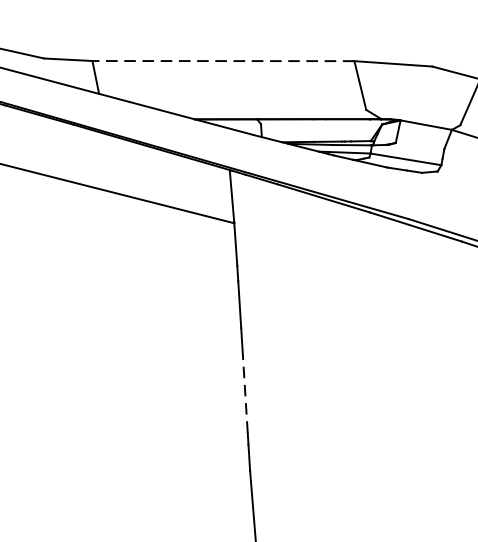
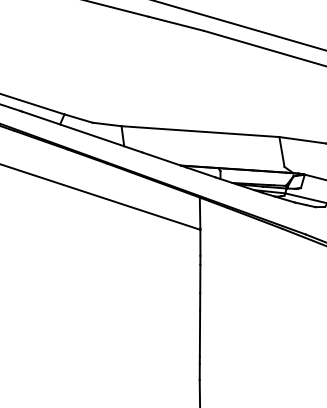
line: (221, 60) -> (199, 131), dashed -> solid
line: (244, 394) -> (199, 333), dashed -> solid

